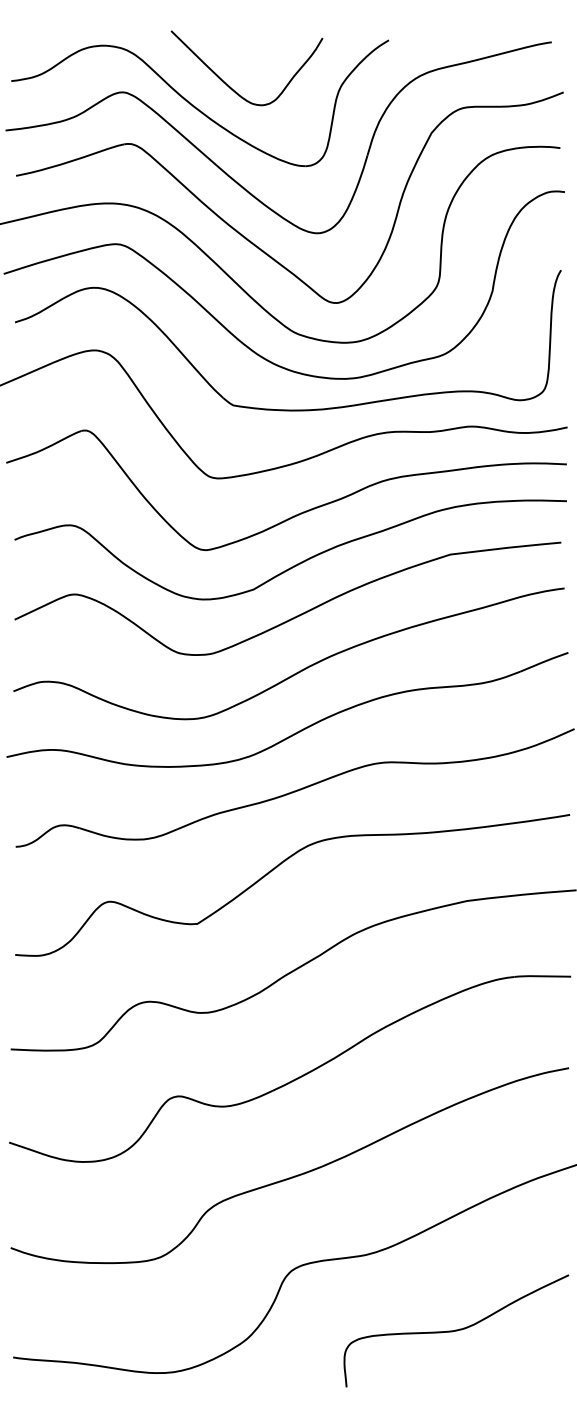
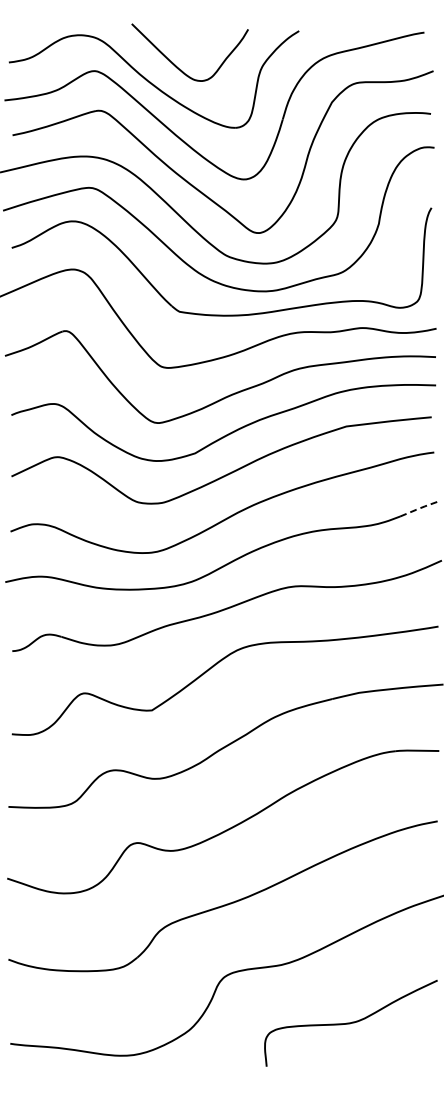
line: (544, 661) -> (418, 508), solid -> dashed

